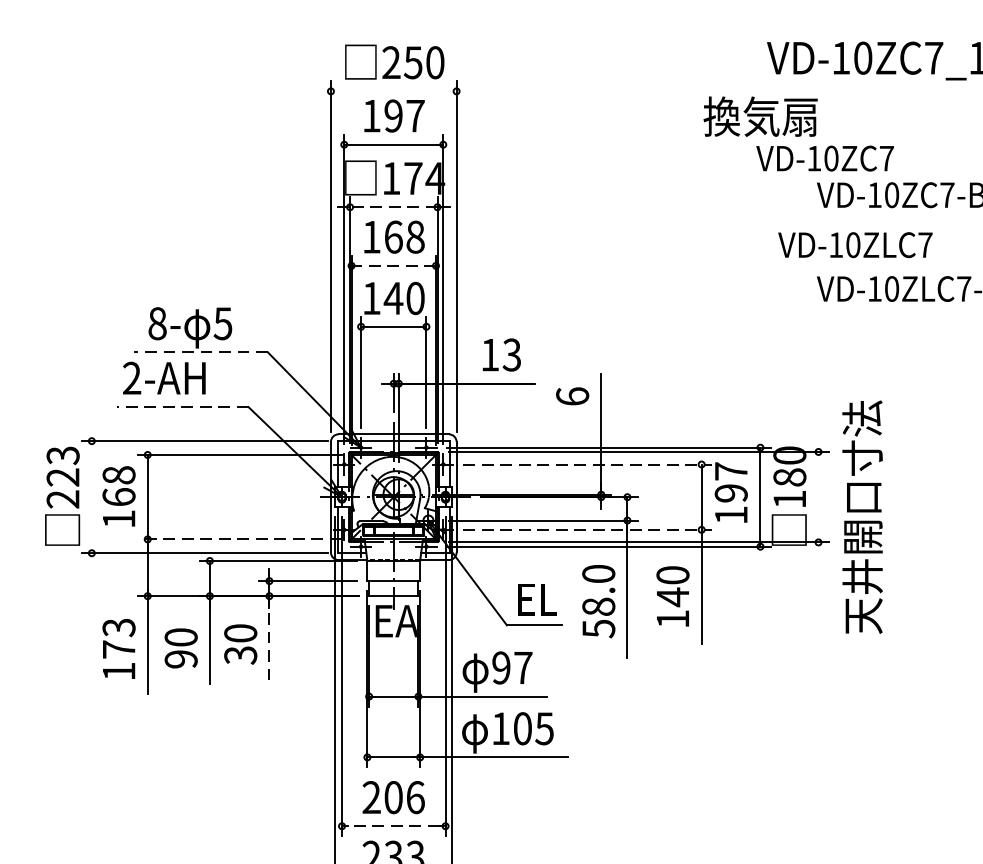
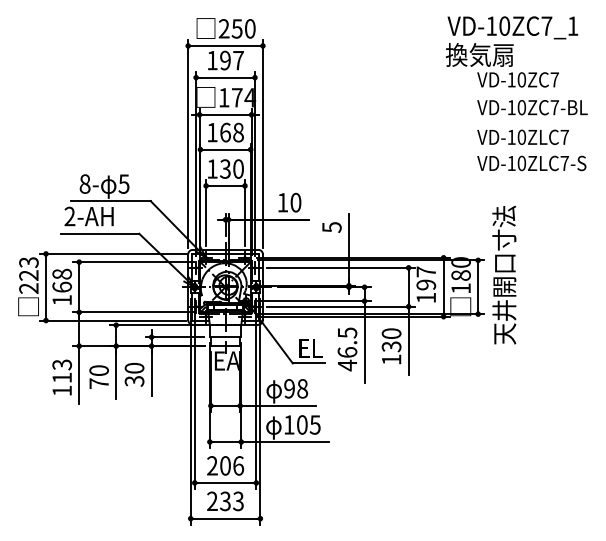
line: (393, 90) -> (225, 45), added
text: (798, 134) -> (502, 65), moved
line: (393, 206) -> (225, 114), dashed -> solid
text: (854, 243) -> (522, 136), moved
line: (393, 265) -> (225, 149), dashed -> solid
text: (393, 297) -> (225, 168), 140 -> 130
line: (200, 352) -> (110, 201), dashed -> solid
text: (511, 354) -> (295, 202), 13 -> 10
text: (571, 396) -> (331, 227), 6 -> 5
line: (181, 406) -> (99, 233), dashed -> solid
line: (587, 463) -> (340, 267), dashed -> solid
line: (92, 495) -> (46, 286), added
line: (819, 497) -> (478, 287), added
text: (862, 516) -> (504, 274), moved
line: (587, 529) -> (340, 306), dashed -> solid
line: (238, 539) -> (133, 312), dashed -> solid
text: (672, 596) -> (391, 346), 140 -> 130
text: (598, 601) -> (347, 349), 58.0 -> 46.5
line: (269, 637) -> (151, 370), dashed -> solid
text: (117, 648) -> (61, 377), 173 -> 113
text: (180, 659) -> (98, 383), 90 -> 70
text: (523, 667) -> (302, 388), 97 -> 98
line: (393, 825) -> (225, 482), dashed -> solid

